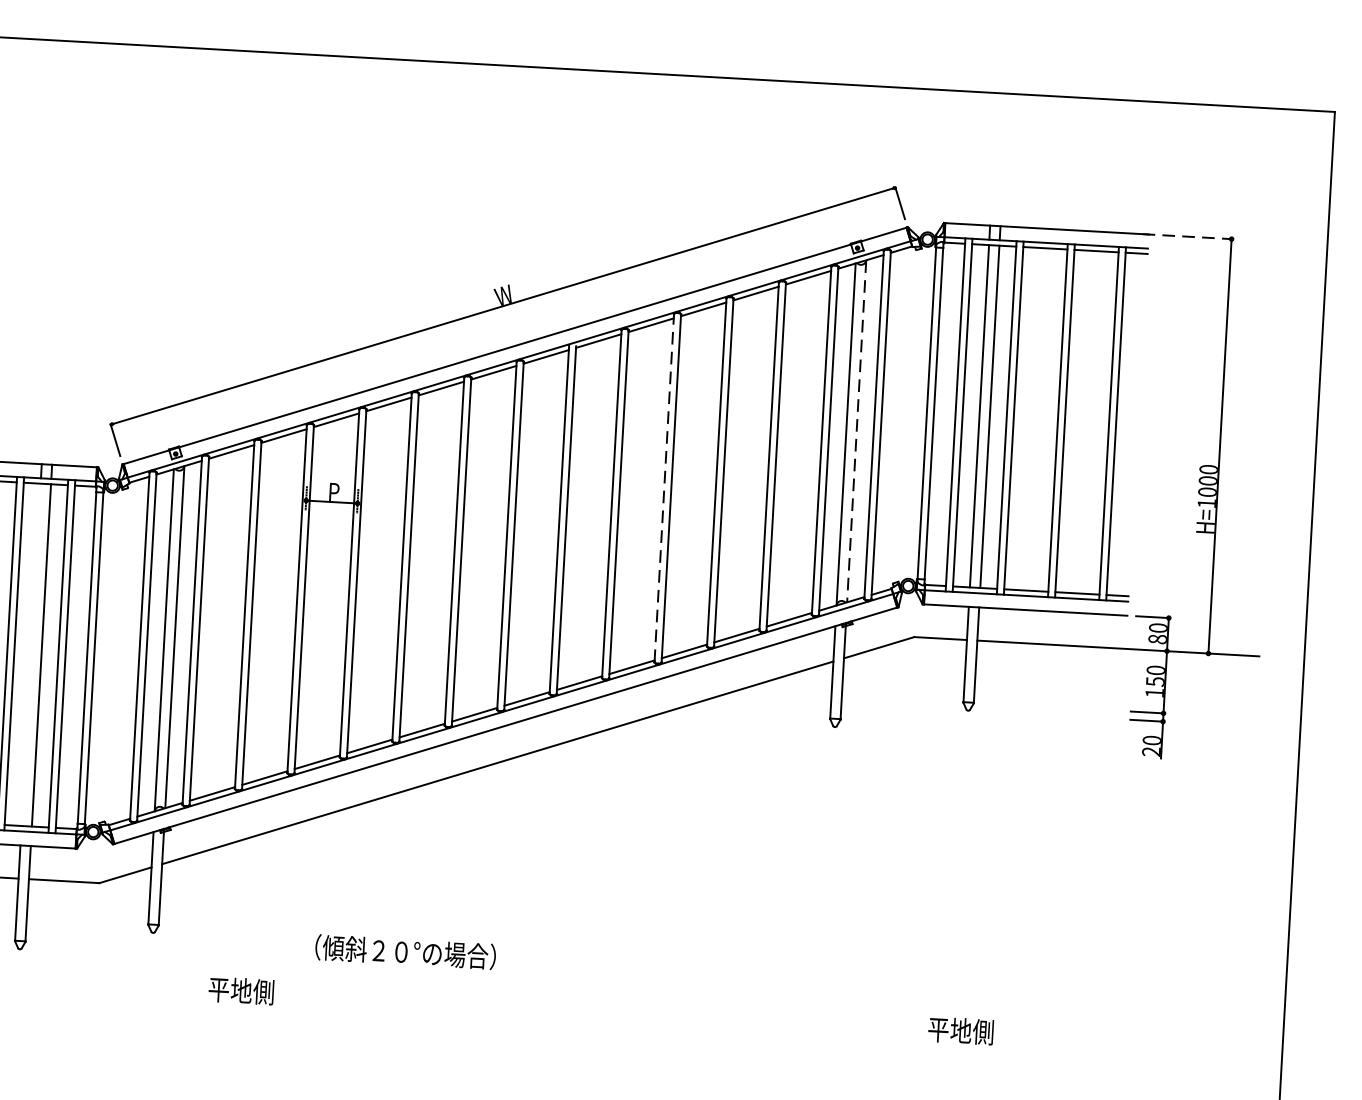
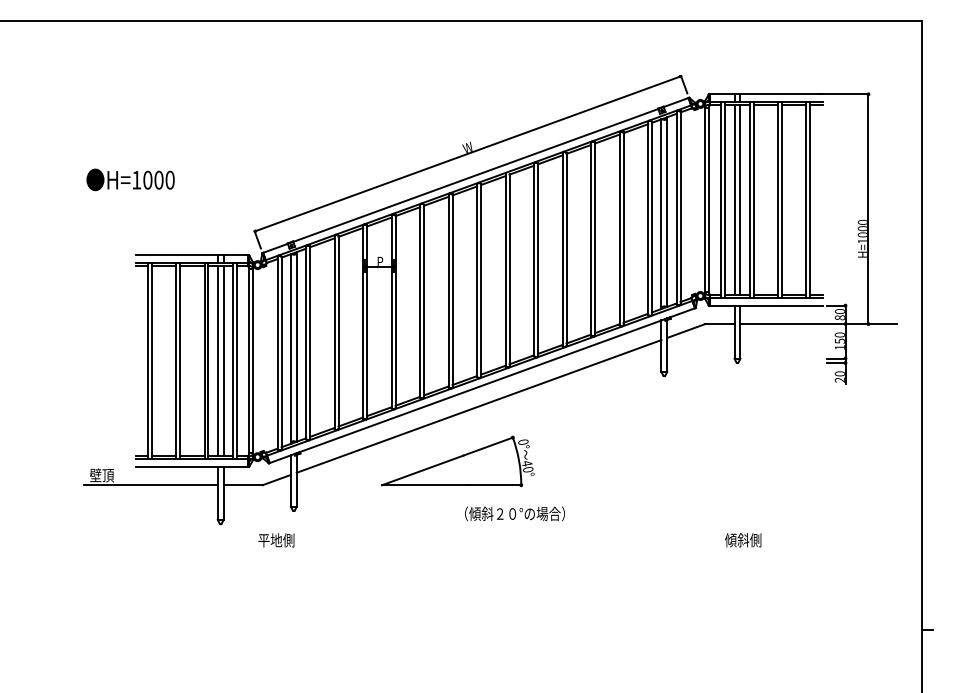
line: (1186, 236) -> (843, 94), dashed -> solid
line: (857, 432) -> (667, 212), dashed -> solid
line: (664, 486) -> (562, 248), dashed -> solid
line: (30, 655) -> (217, 361), added
part: (453, 859) -> (457, 461), added
text: (404, 951) -> (514, 513), moved
text: (241, 991) -> (276, 540), moved
text: (950, 1030) -> (737, 540), 平地側 -> 傾斜側

